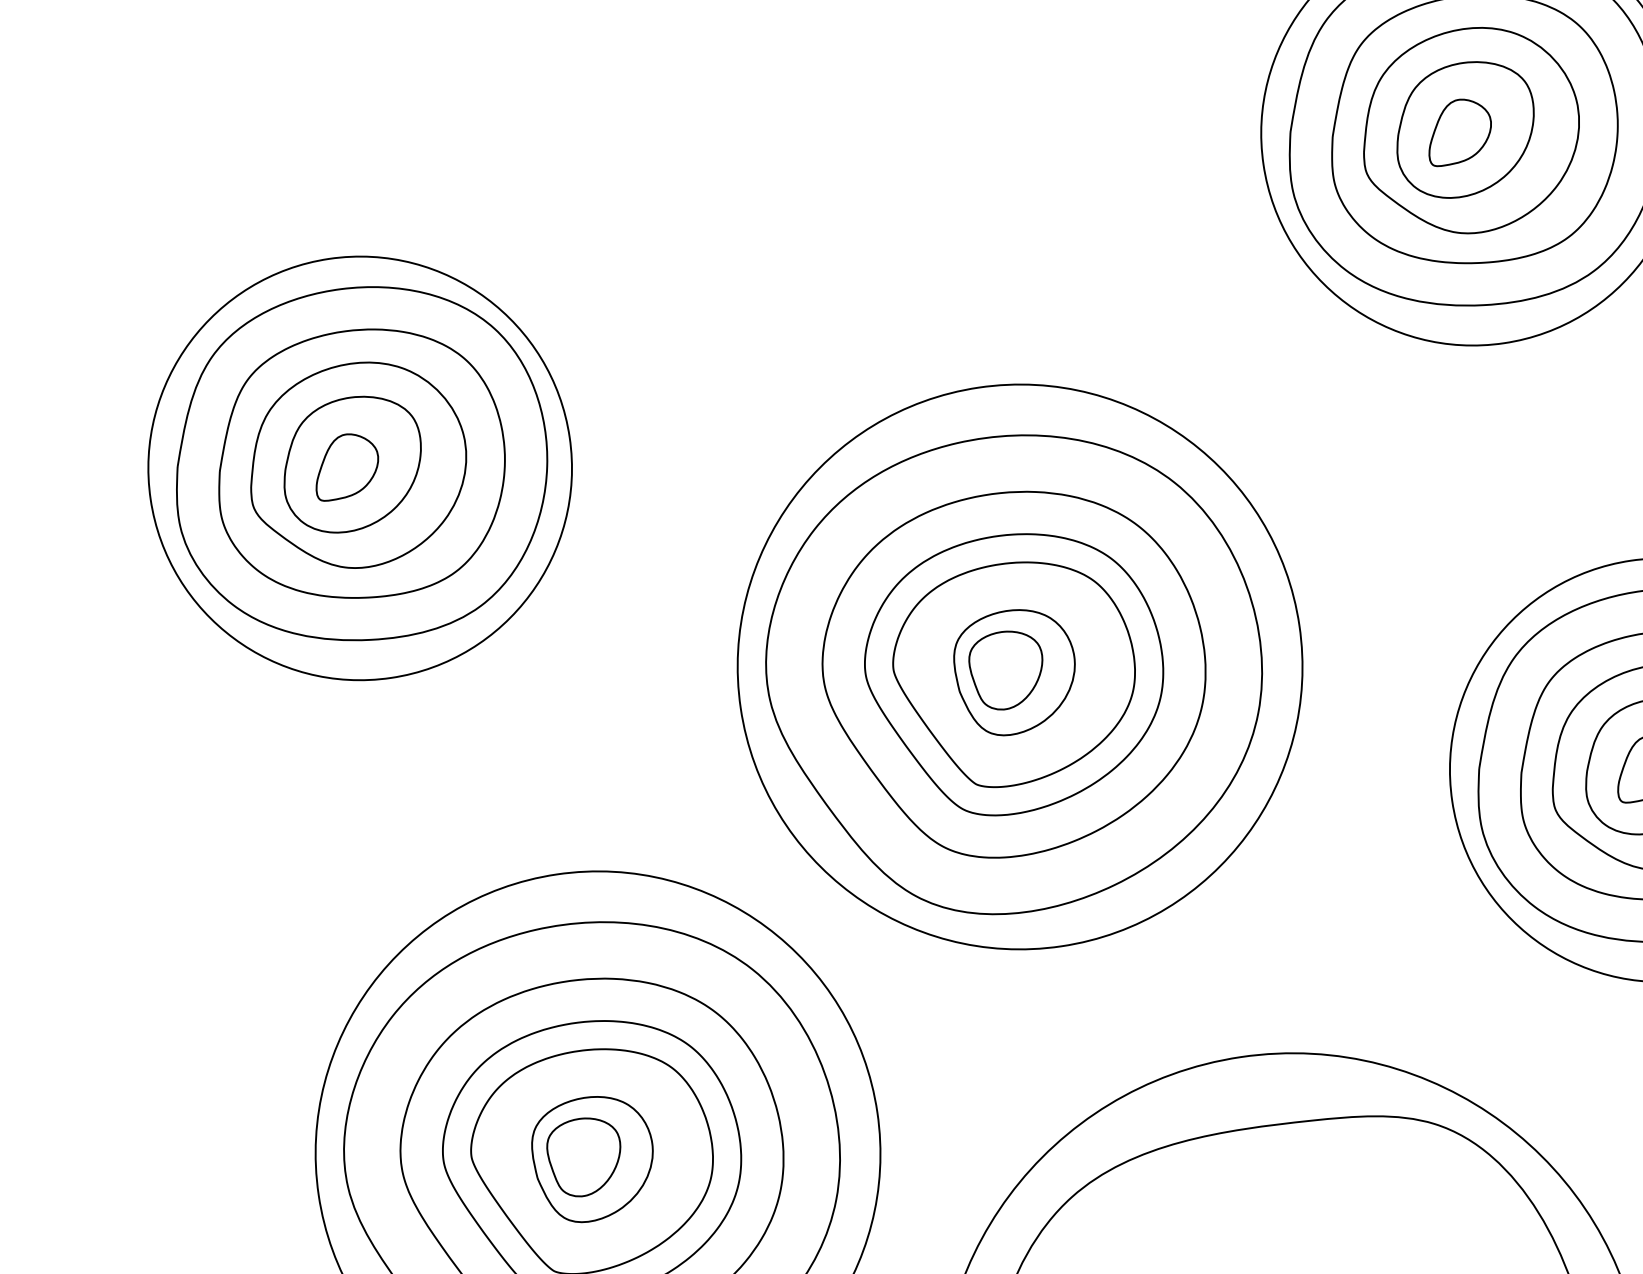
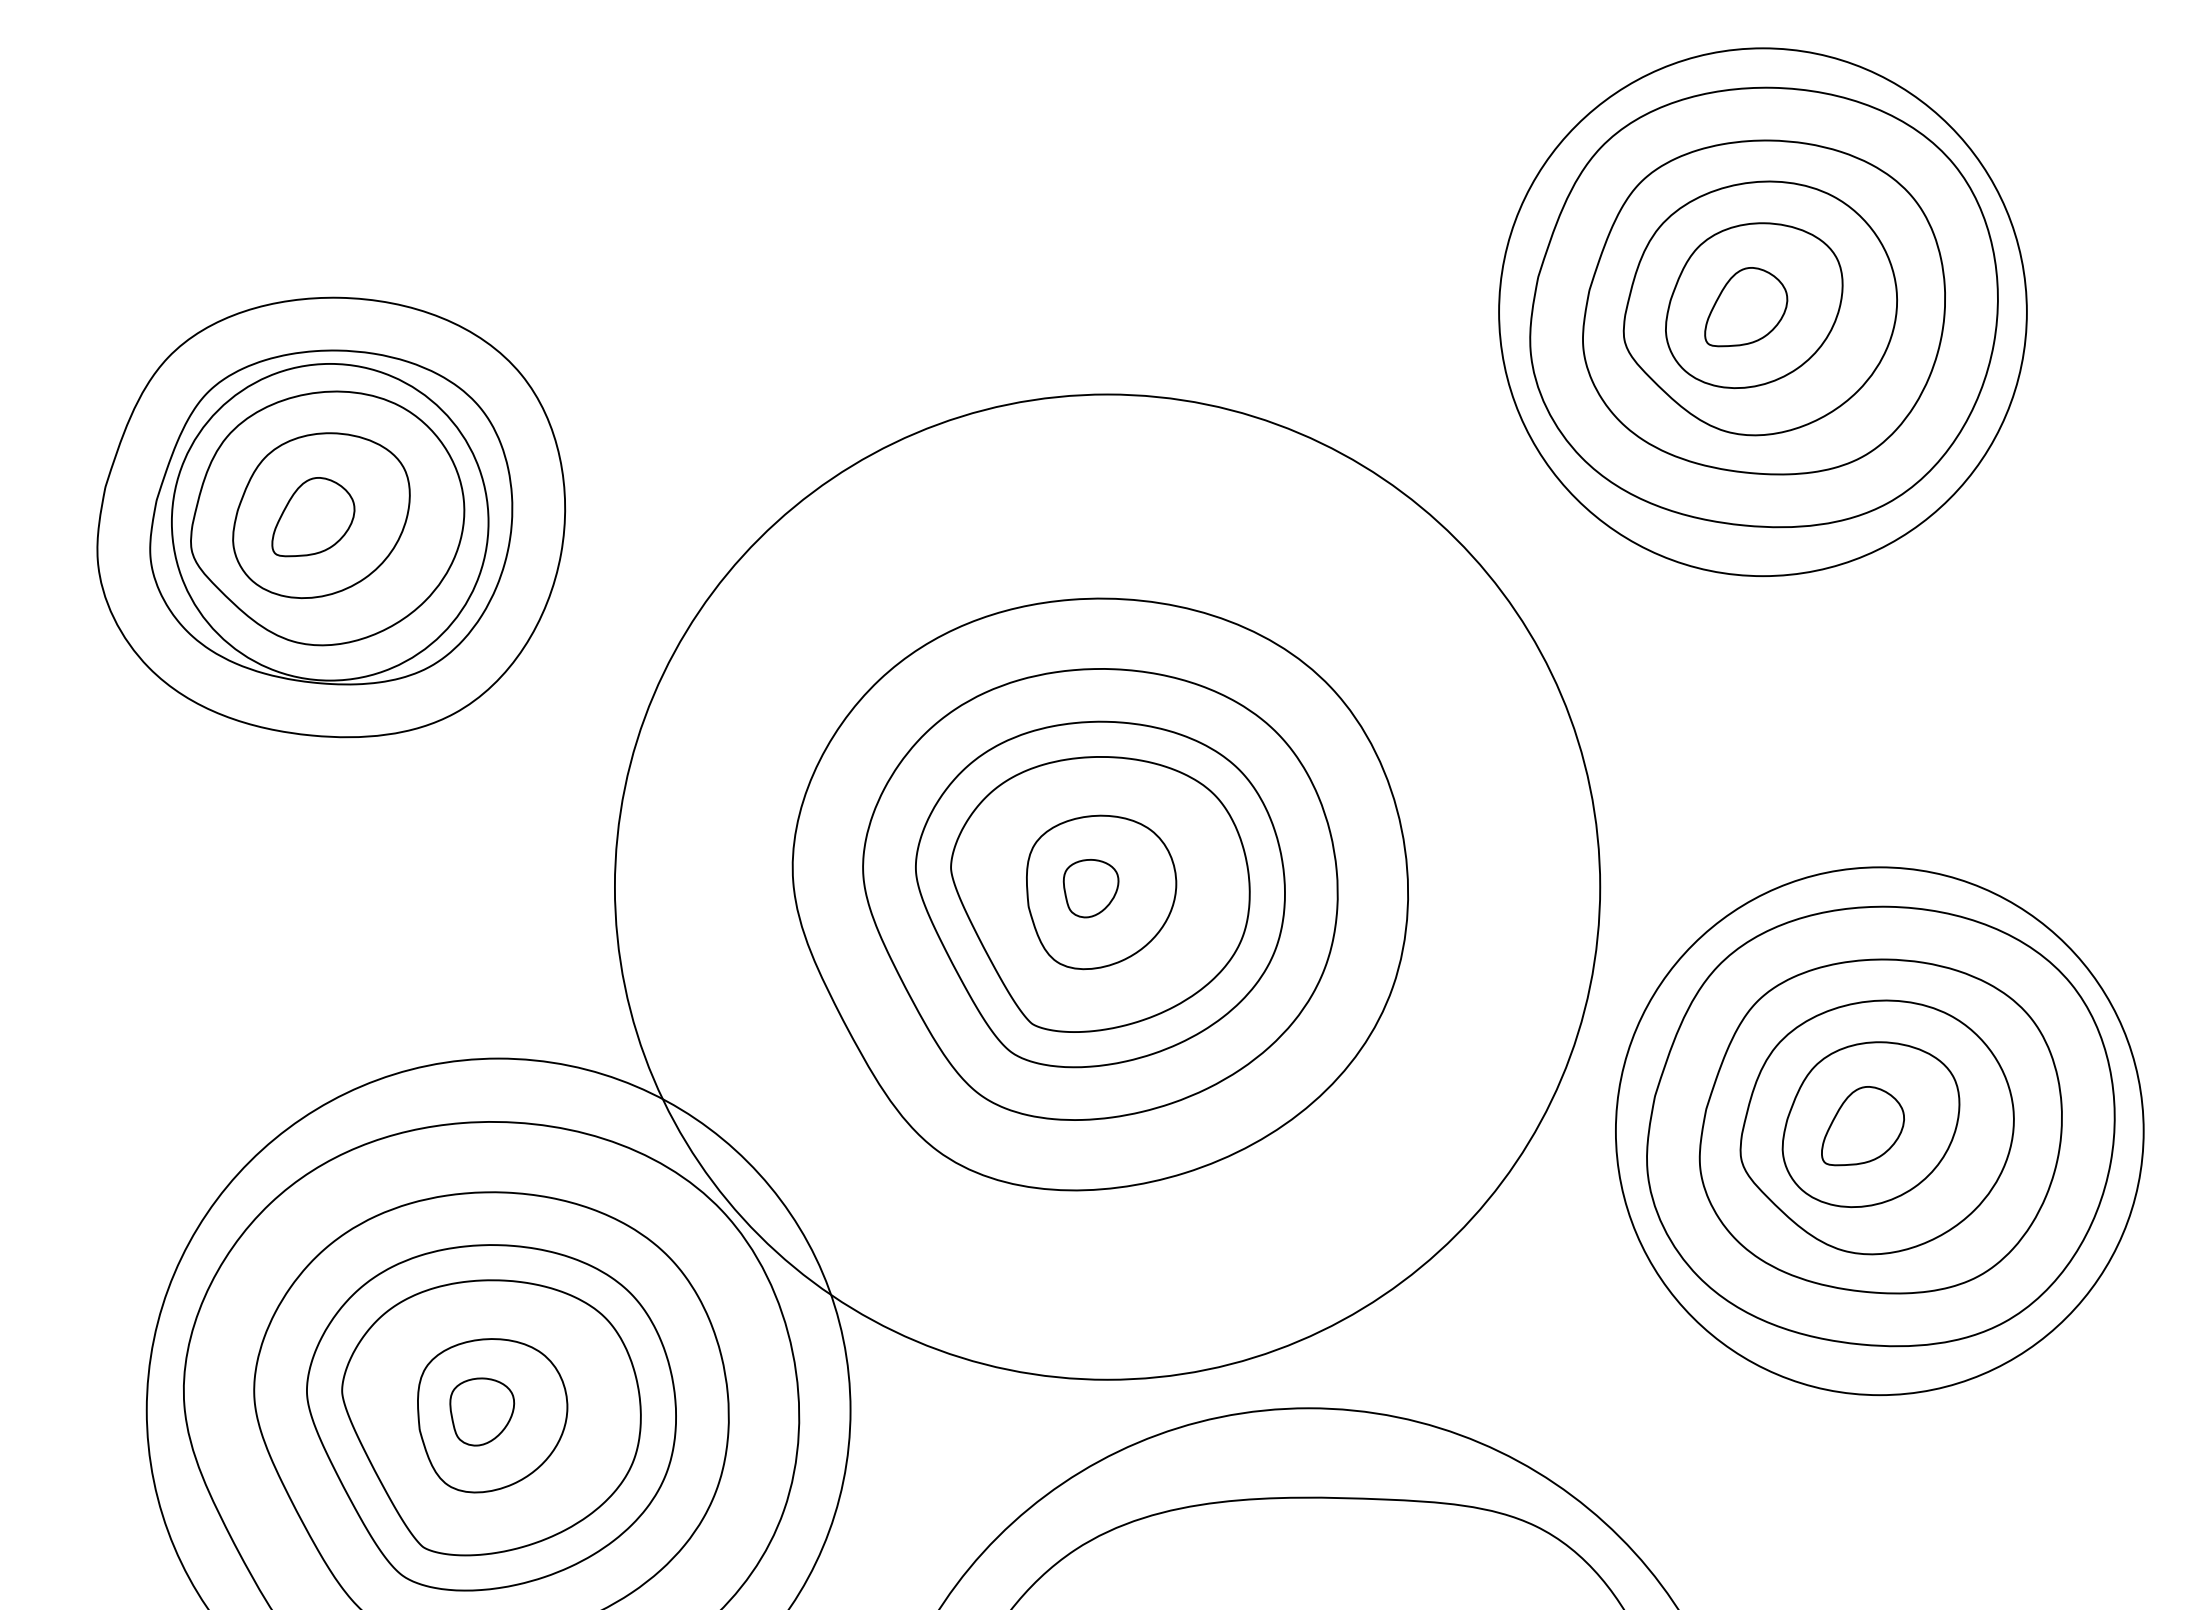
circle: (360, 468) -> (330, 522), size x0.6
circle: (1020, 667) -> (1107, 887), size x1.4
part: (1006, 670) -> (1090, 888), size x0.6
part: (584, 1156) -> (481, 1411), size x0.7

